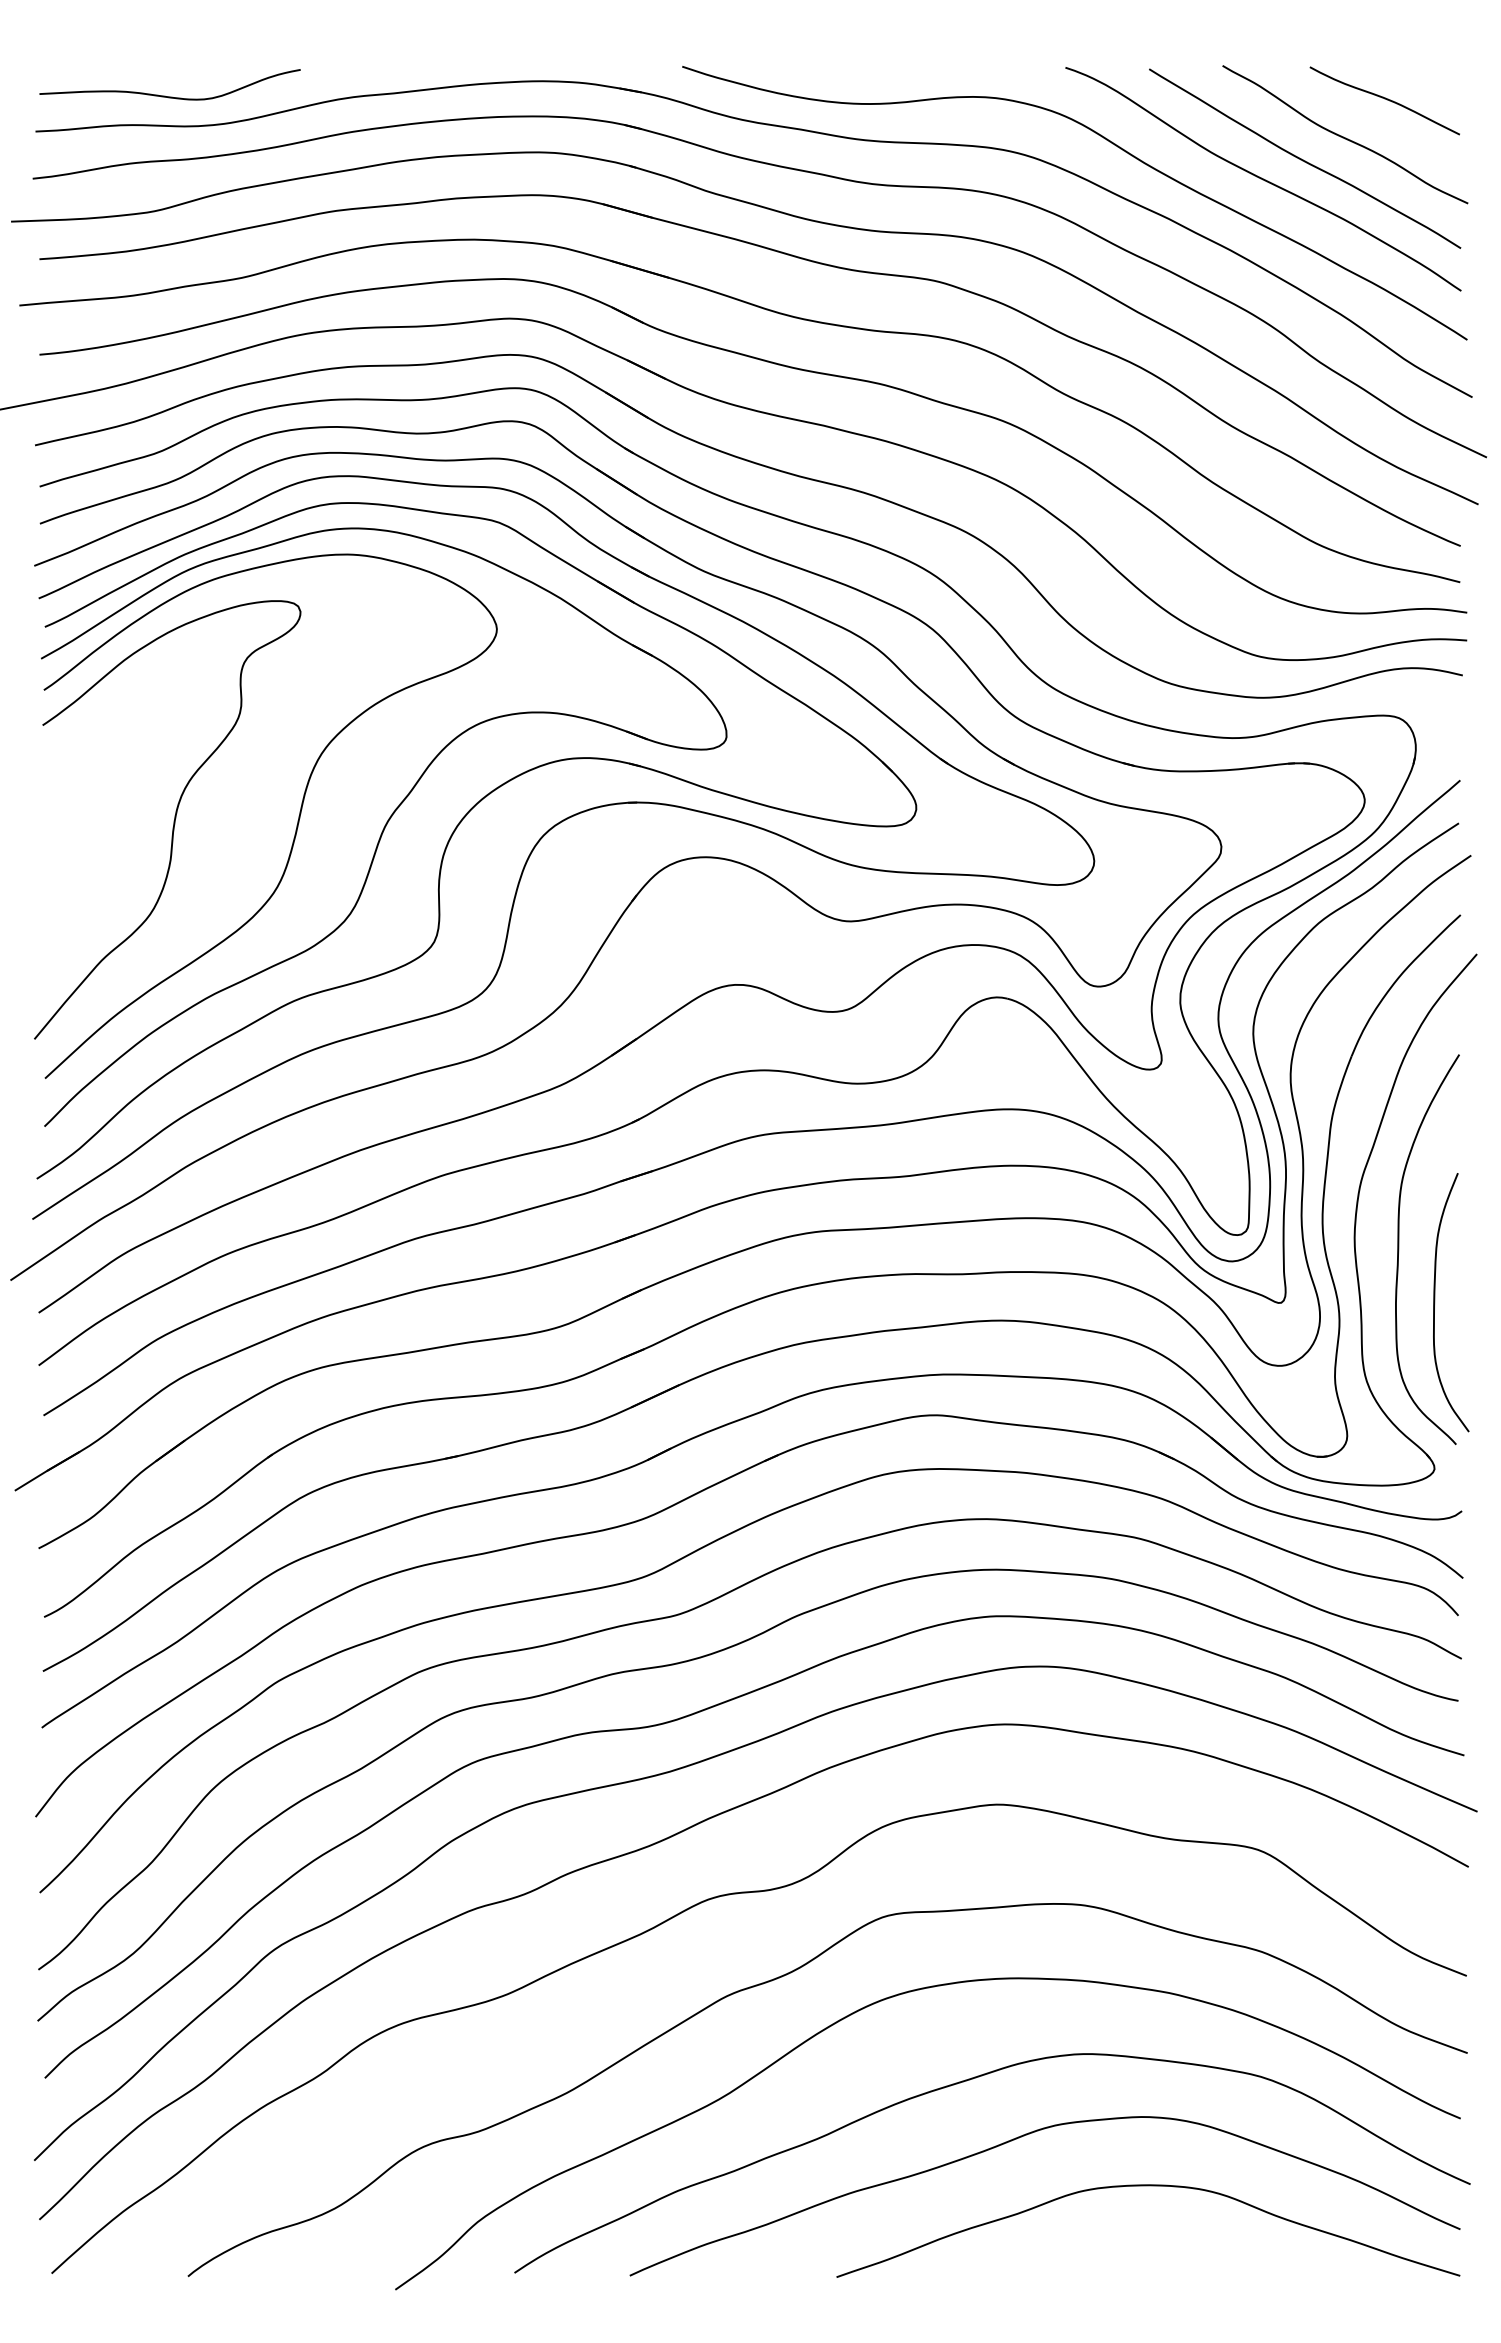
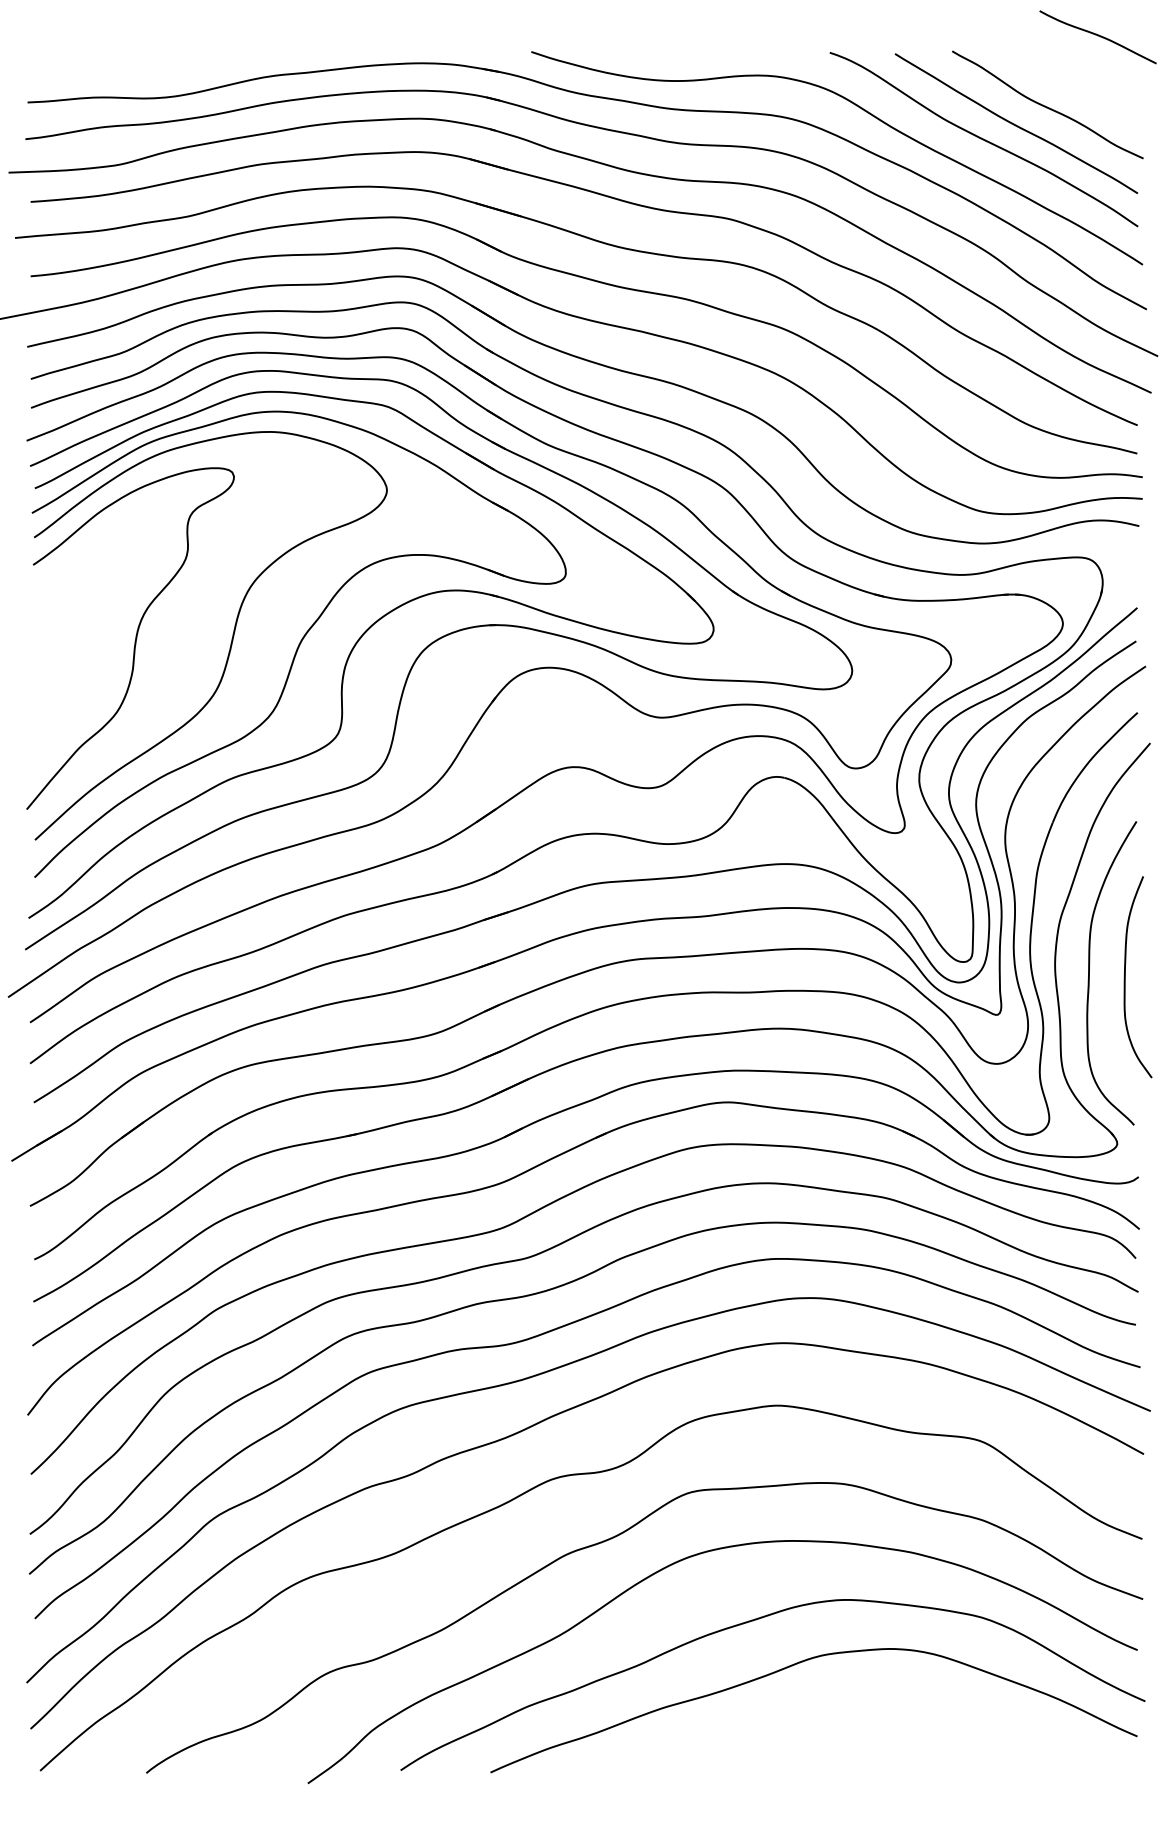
curve: (165, 95) -> (128, 74), removed
curve: (1384, 99) -> (1097, 36), moved
curve: (1435, 1302) -> (1125, 977), moved
curve: (1148, 2186) -> (894, 1703), removed

